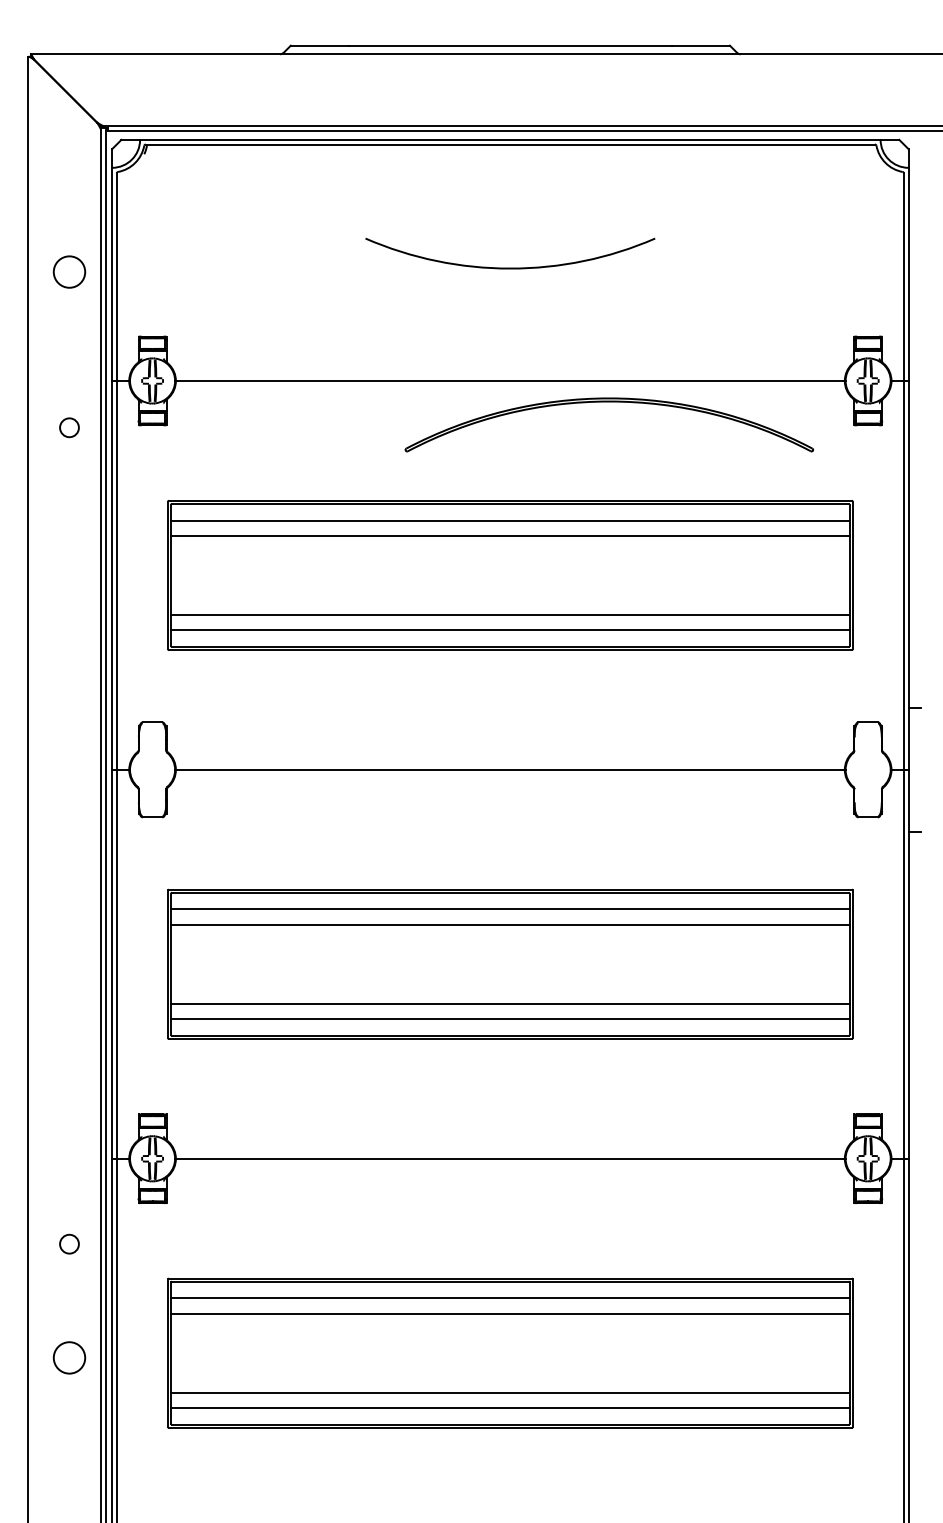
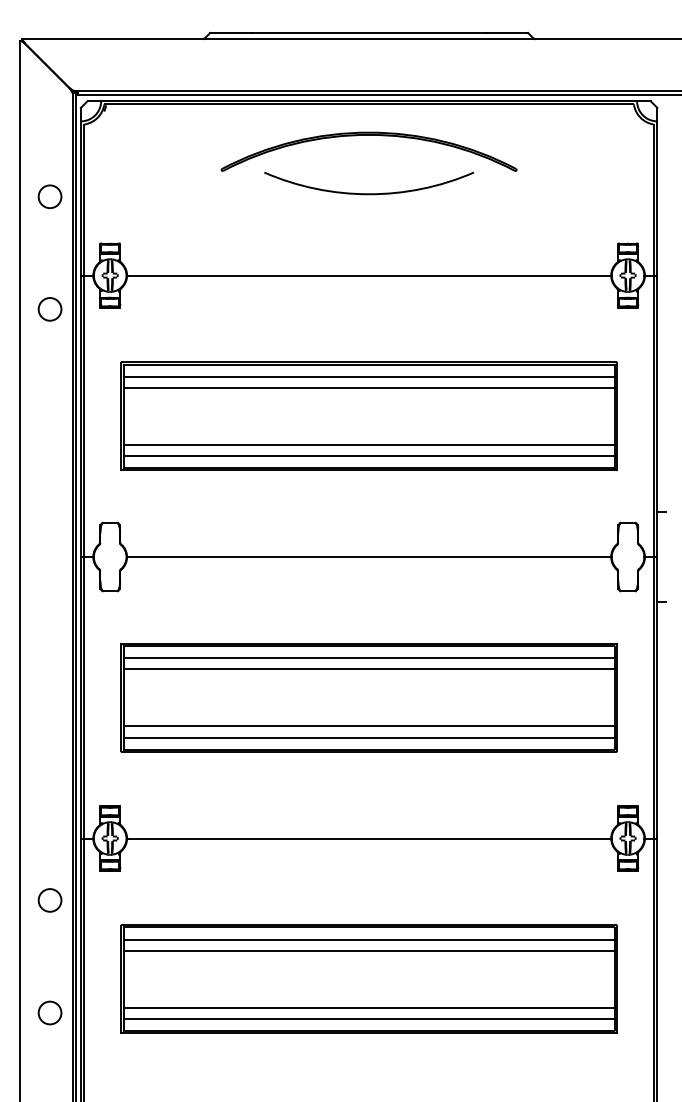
part: (608, 402) -> (368, 135), moved
circle: (69, 427) -> (50, 309), size x1.67
circle: (69, 1243) -> (50, 899), size x1.67
circle: (69, 1357) -> (50, 1012), moved

